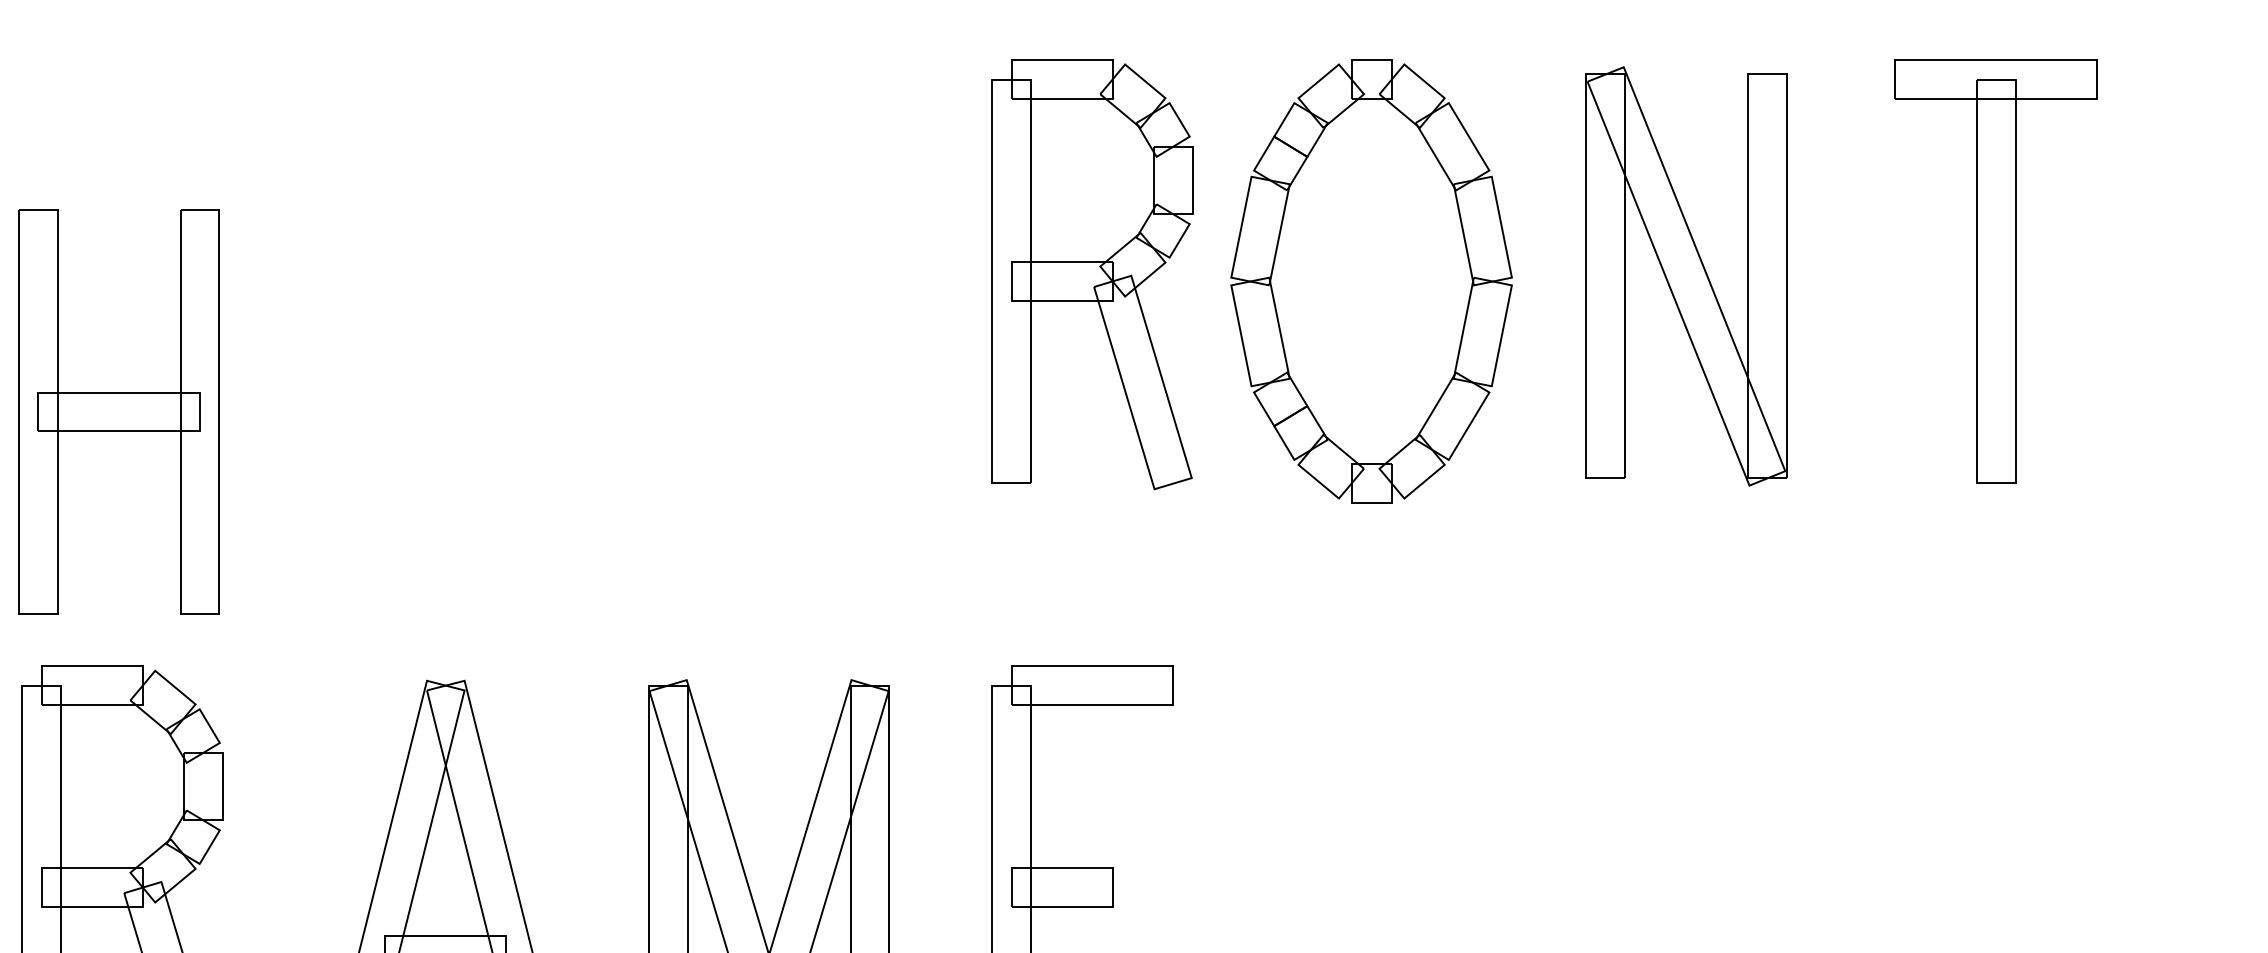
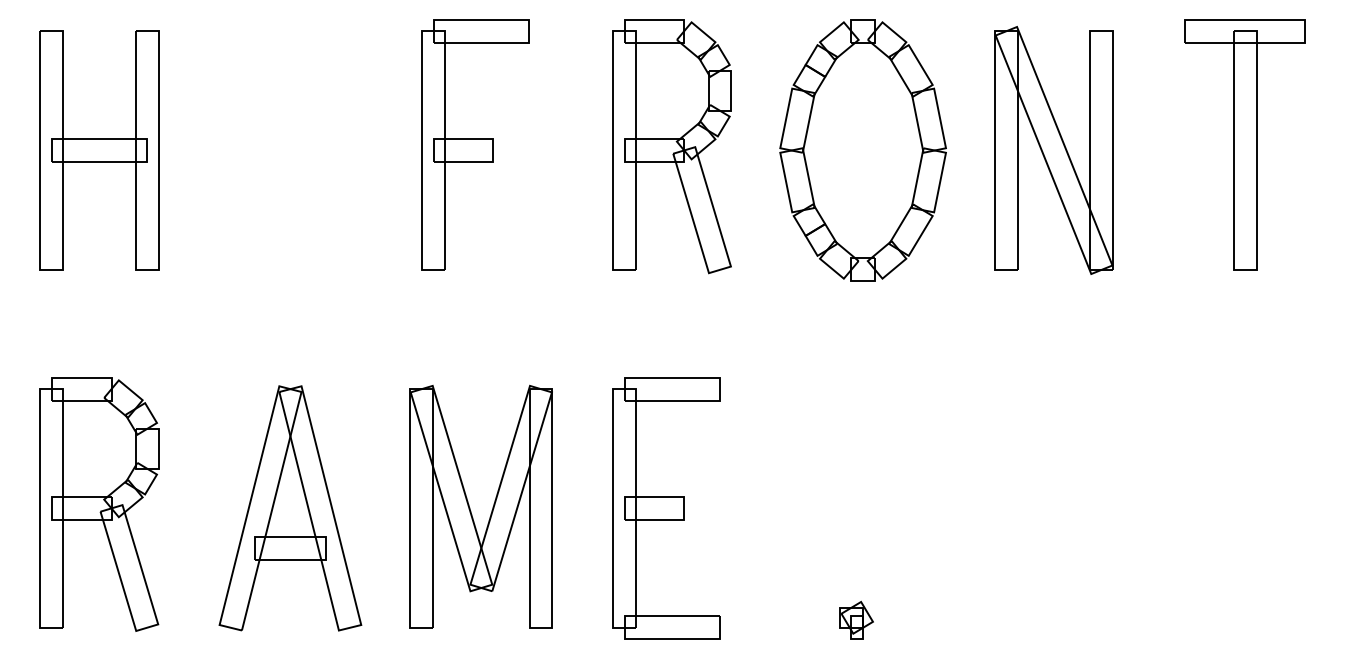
part: (759, 271) -> (475, 144), added
part: (1995, 271) -> (1244, 144), moved
part: (1685, 276) -> (1053, 150), moved
part: (1370, 281) -> (862, 150), moved
part: (119, 411) -> (99, 150), moved

